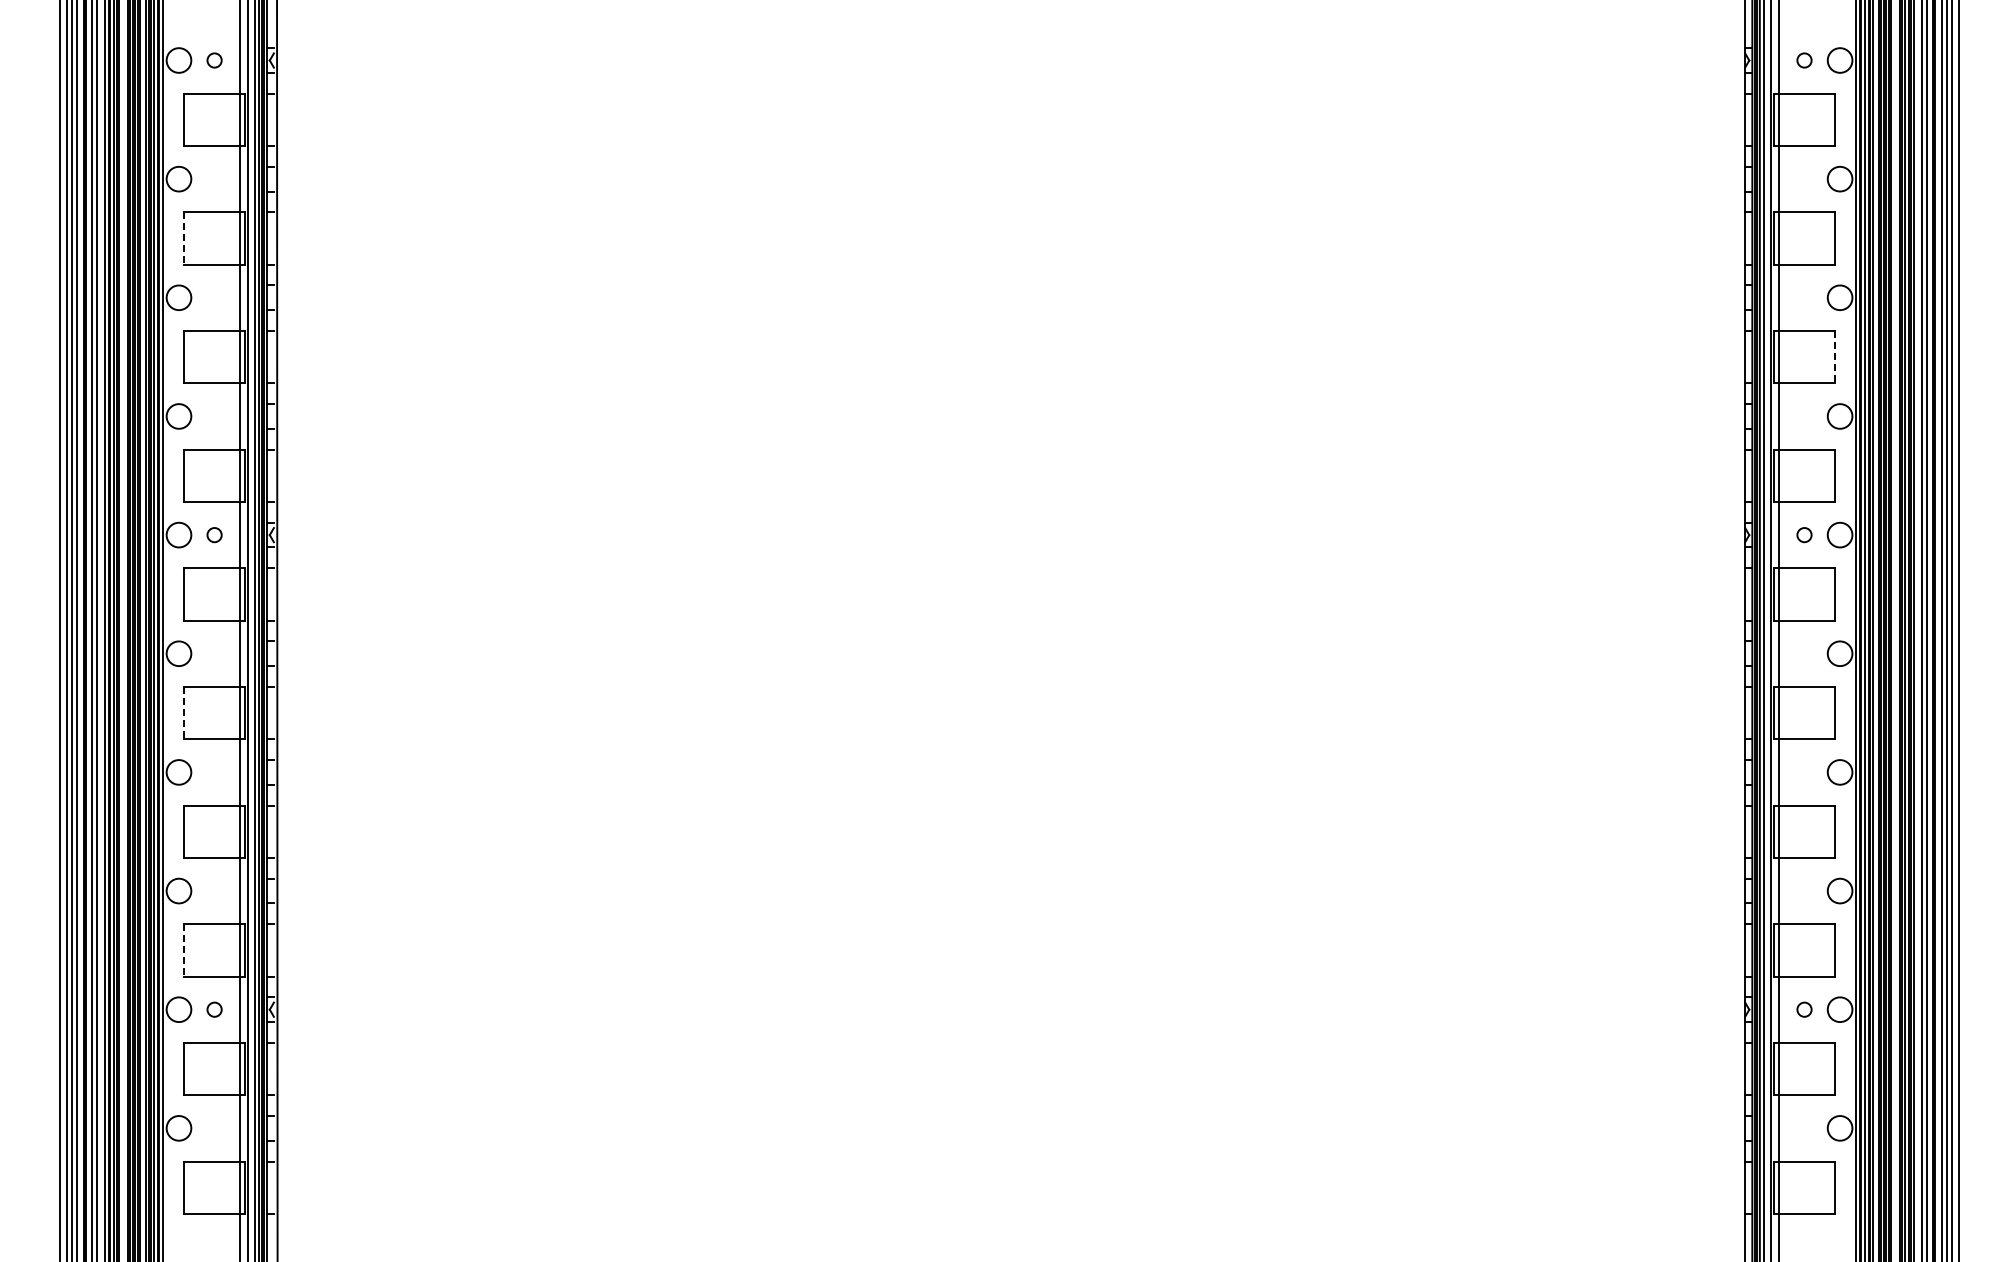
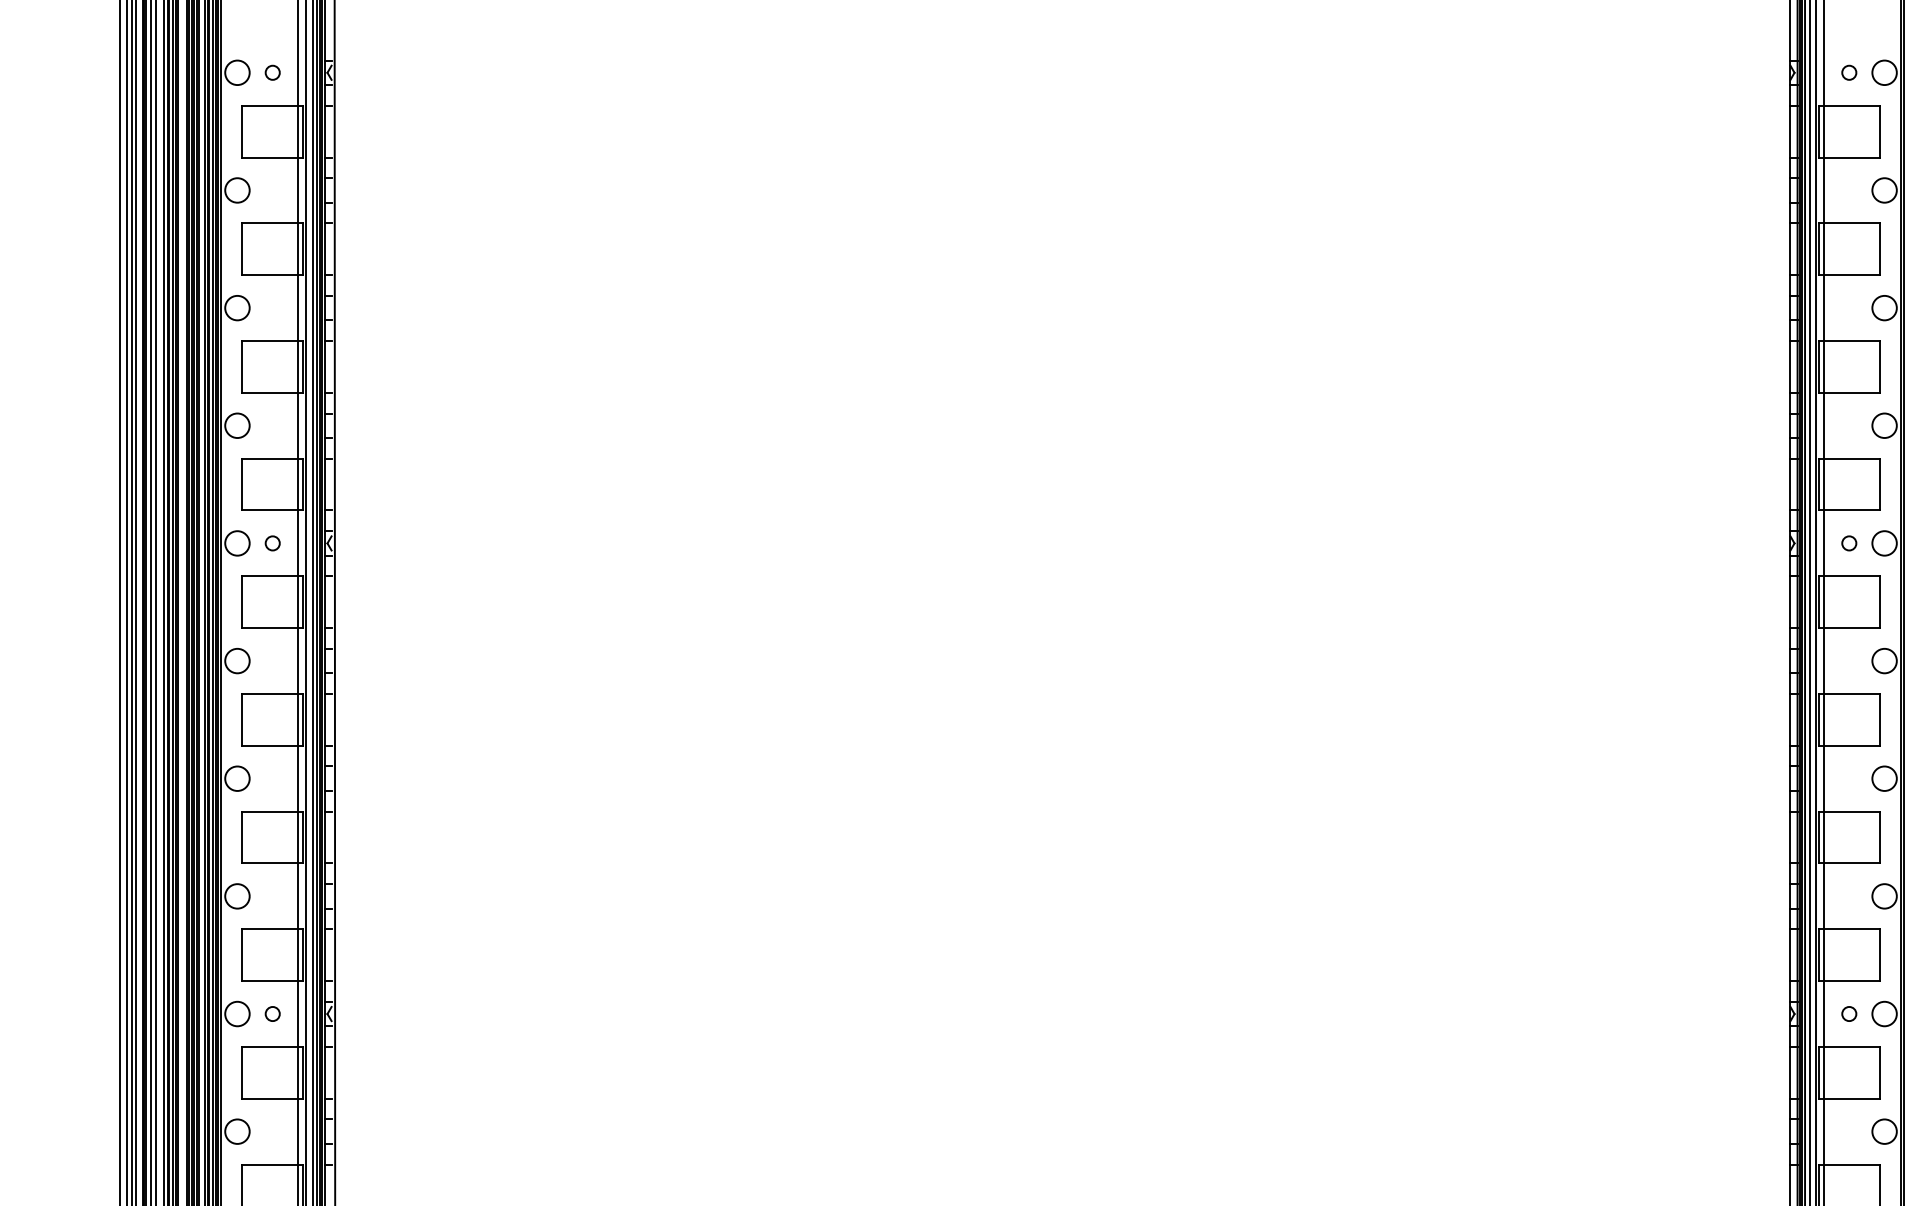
line: (183, 238) -> (241, 249), dashed -> solid
line: (1835, 357) -> (1880, 367), dashed -> solid
line: (183, 713) -> (241, 720), dashed -> solid
line: (183, 950) -> (241, 955), dashed -> solid

